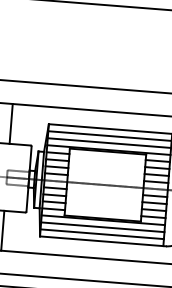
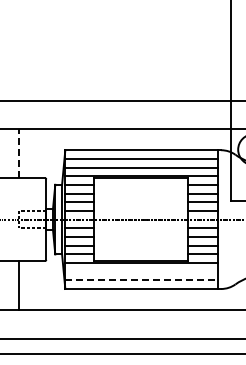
line: (10, 123) -> (18, 153), solid -> dashed
line: (102, 227) -> (141, 271), removed
line: (102, 234) -> (142, 280), solid -> dashed

